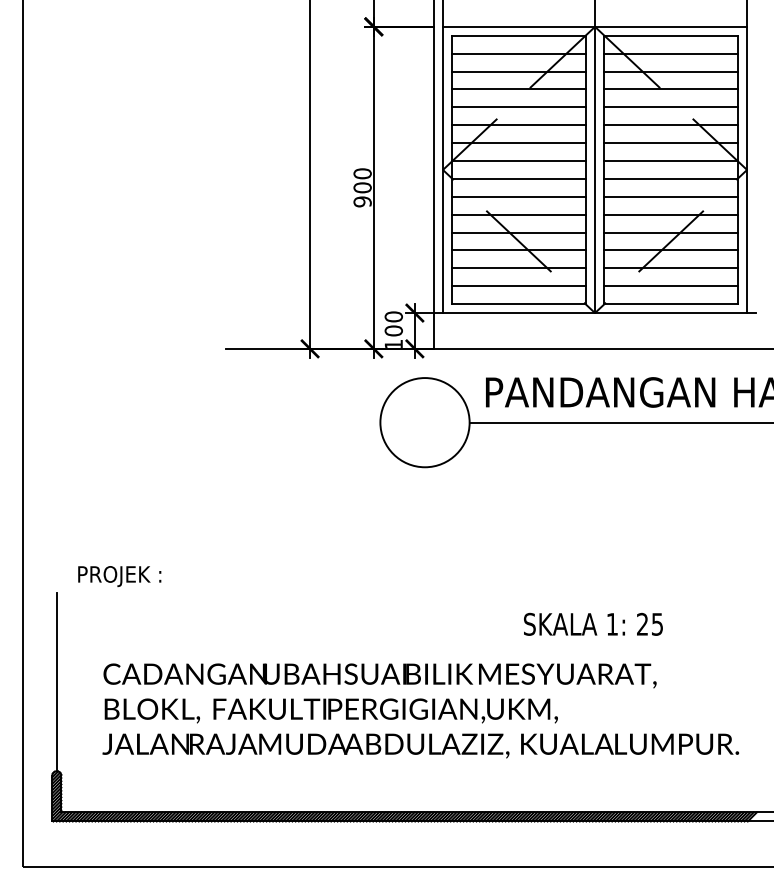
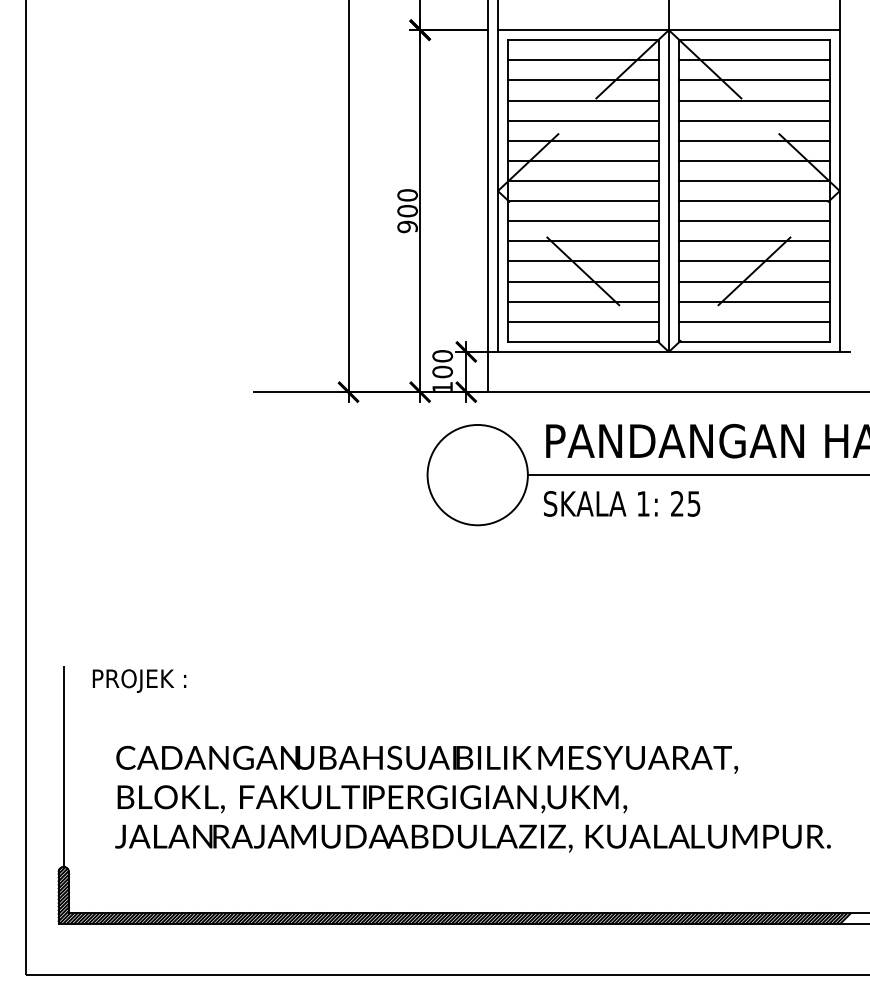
text: (119, 575) -> (139, 680), moved
text: (593, 624) -> (622, 503), moved

